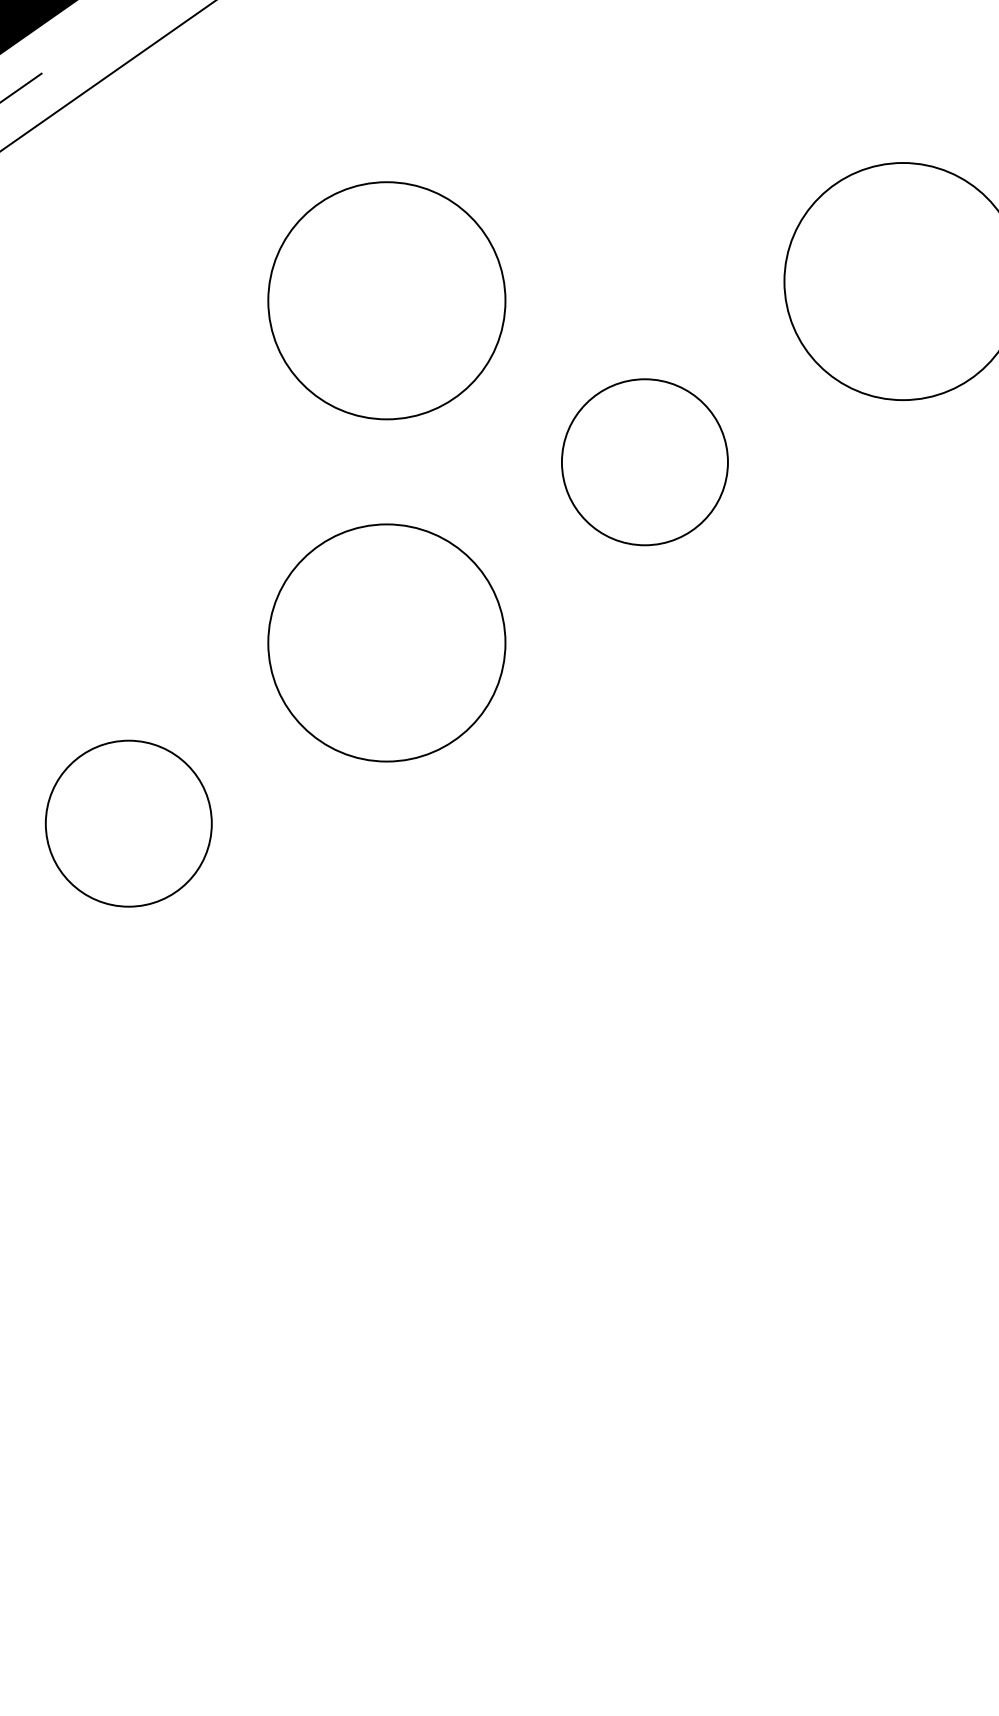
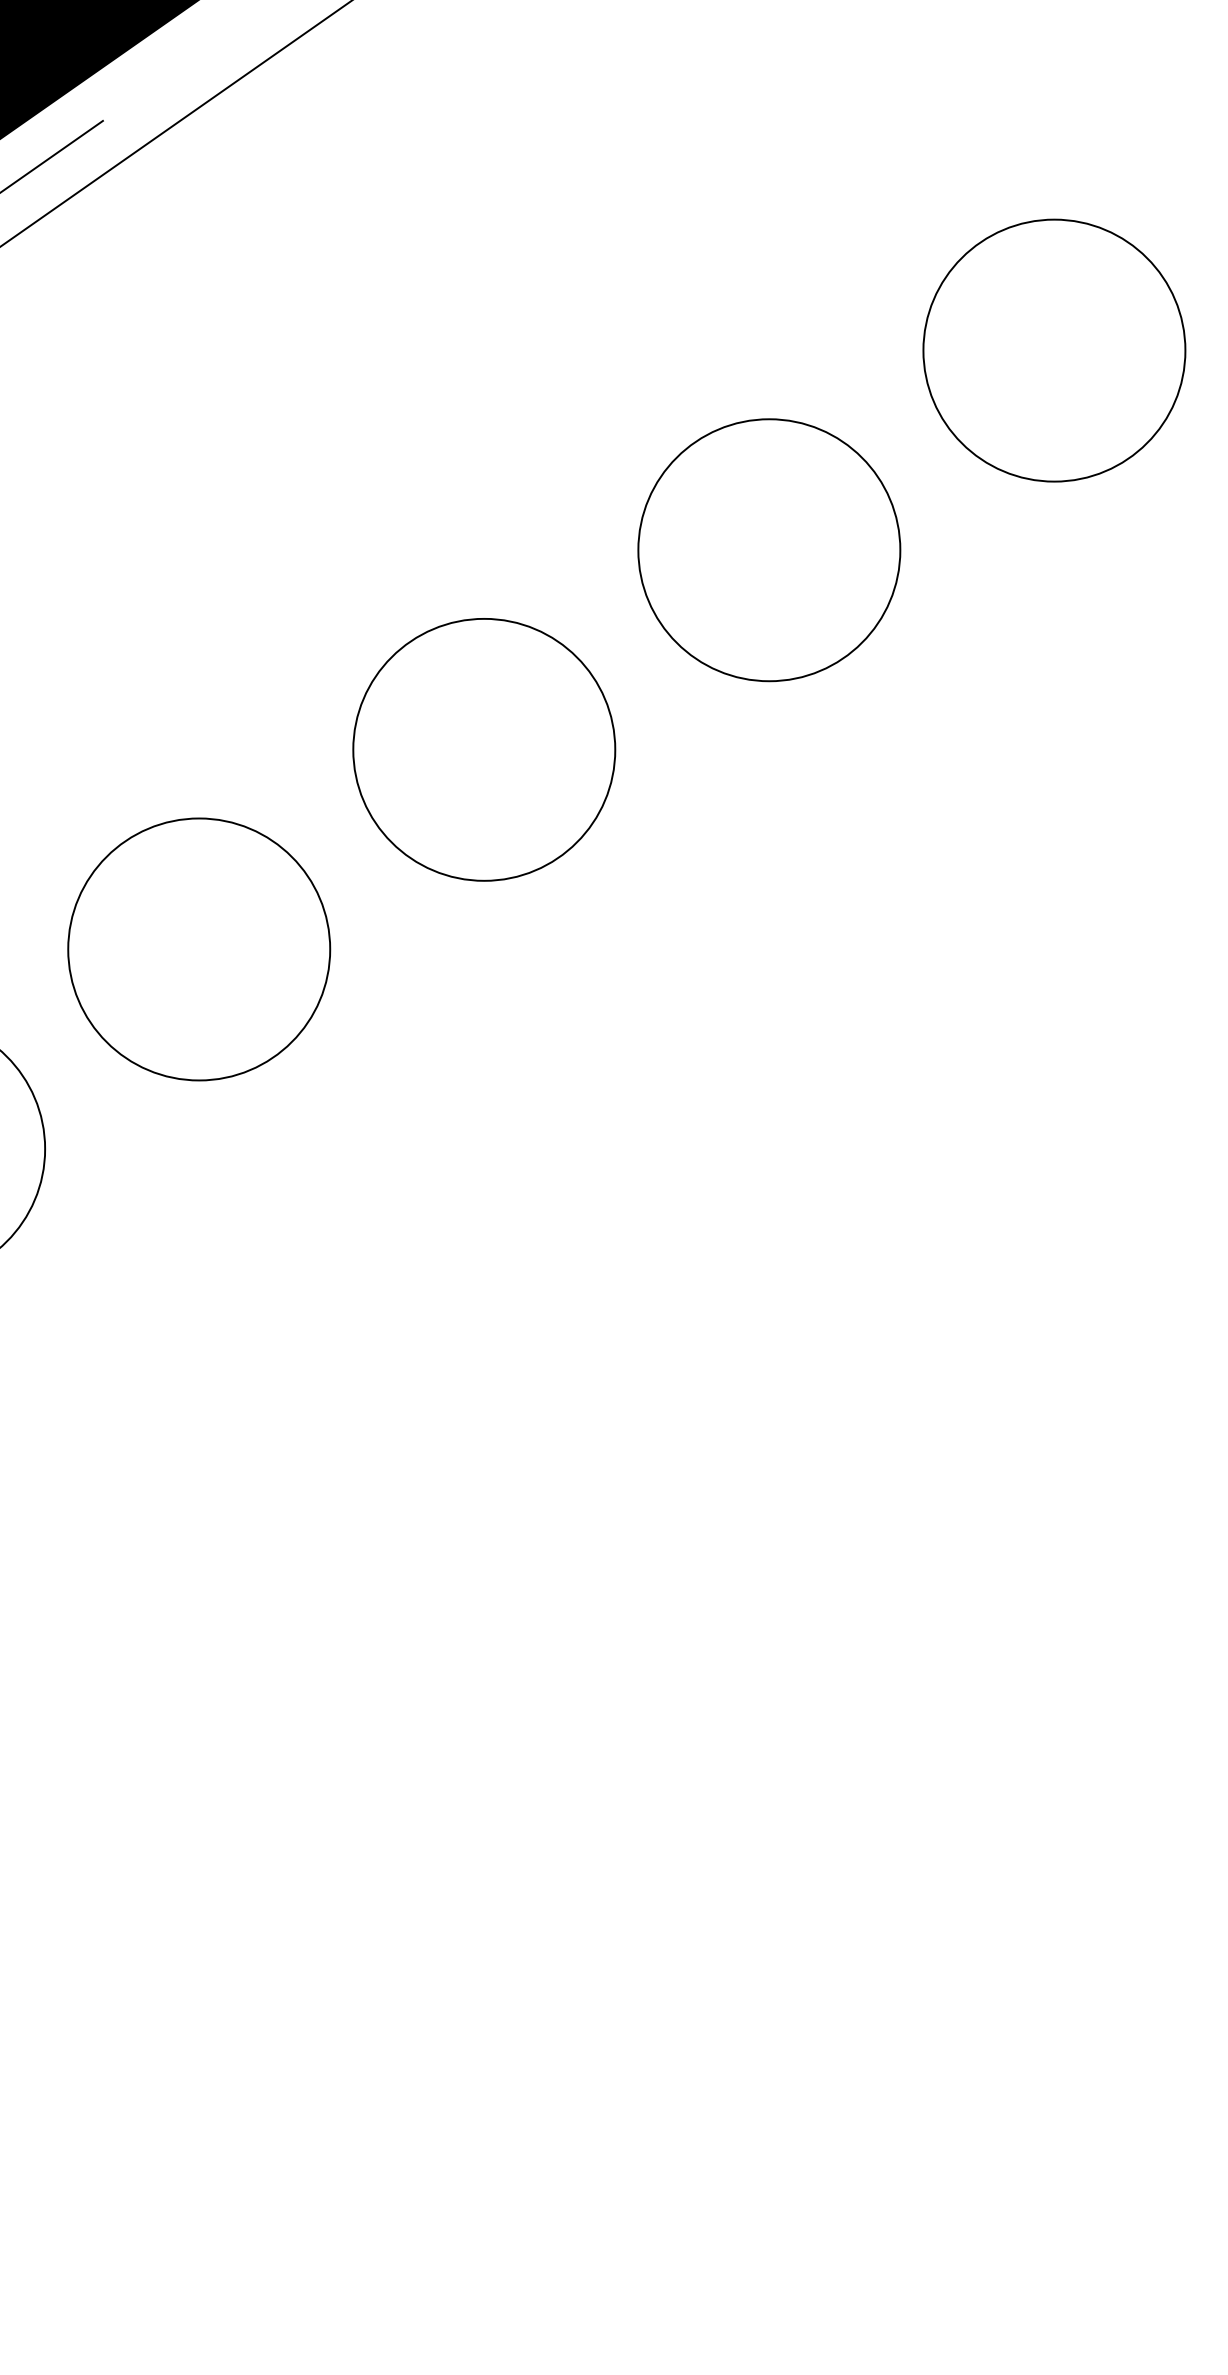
circle: (387, 300) -> (484, 371), removed
circle: (645, 462) -> (769, 550), size x1.43
circle: (129, 823) -> (199, 949), size x1.43

